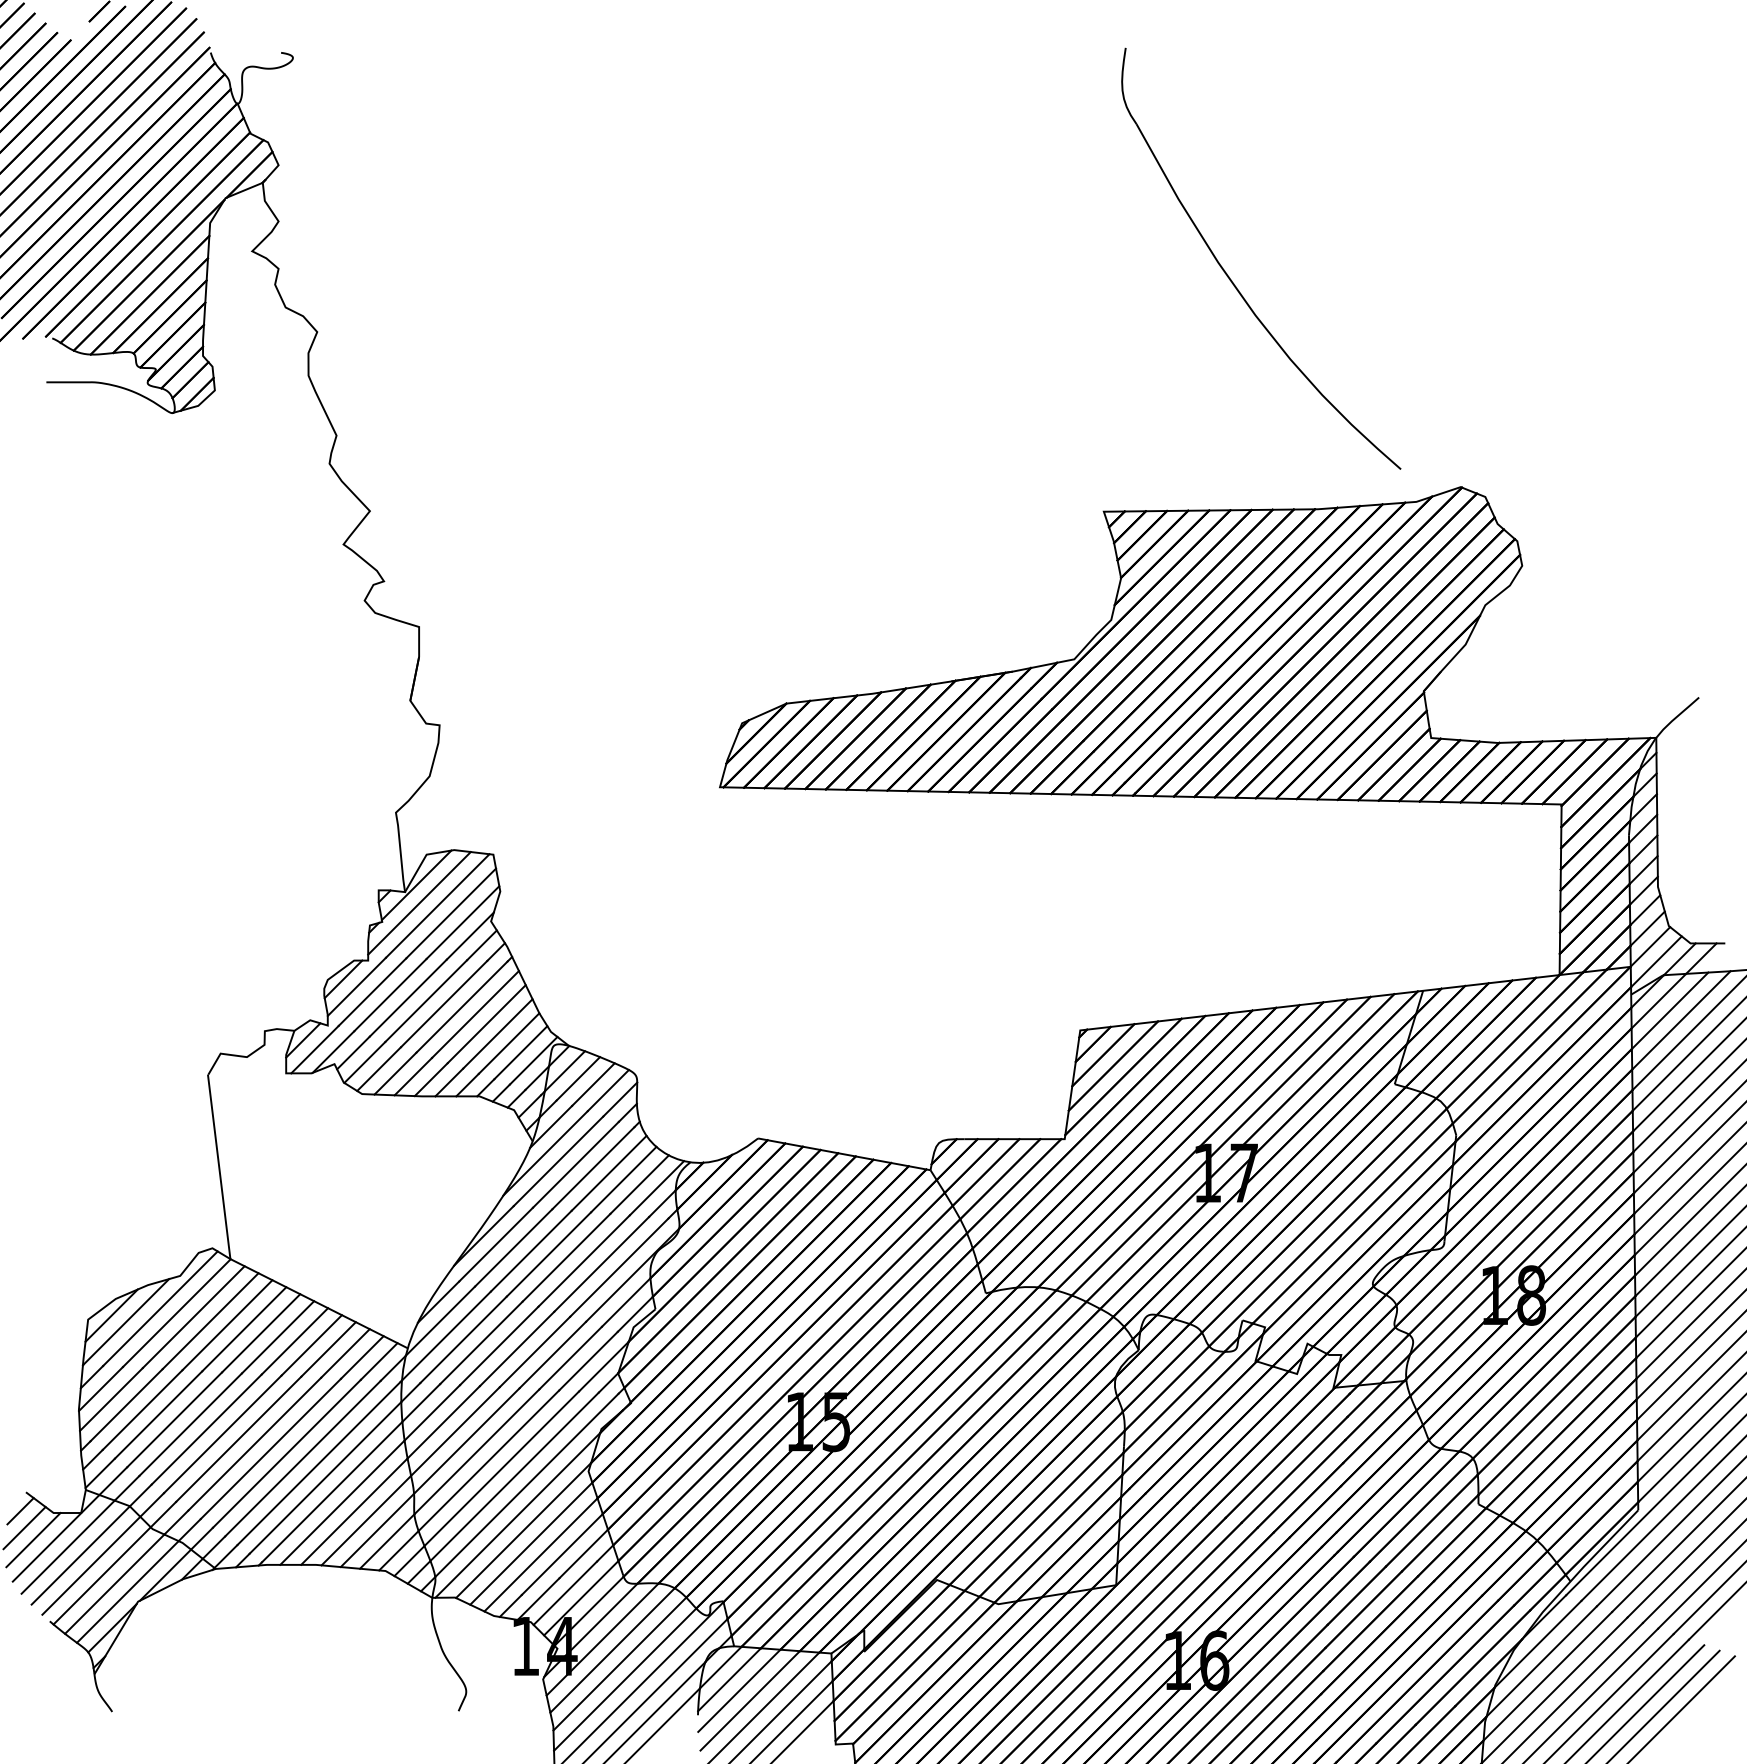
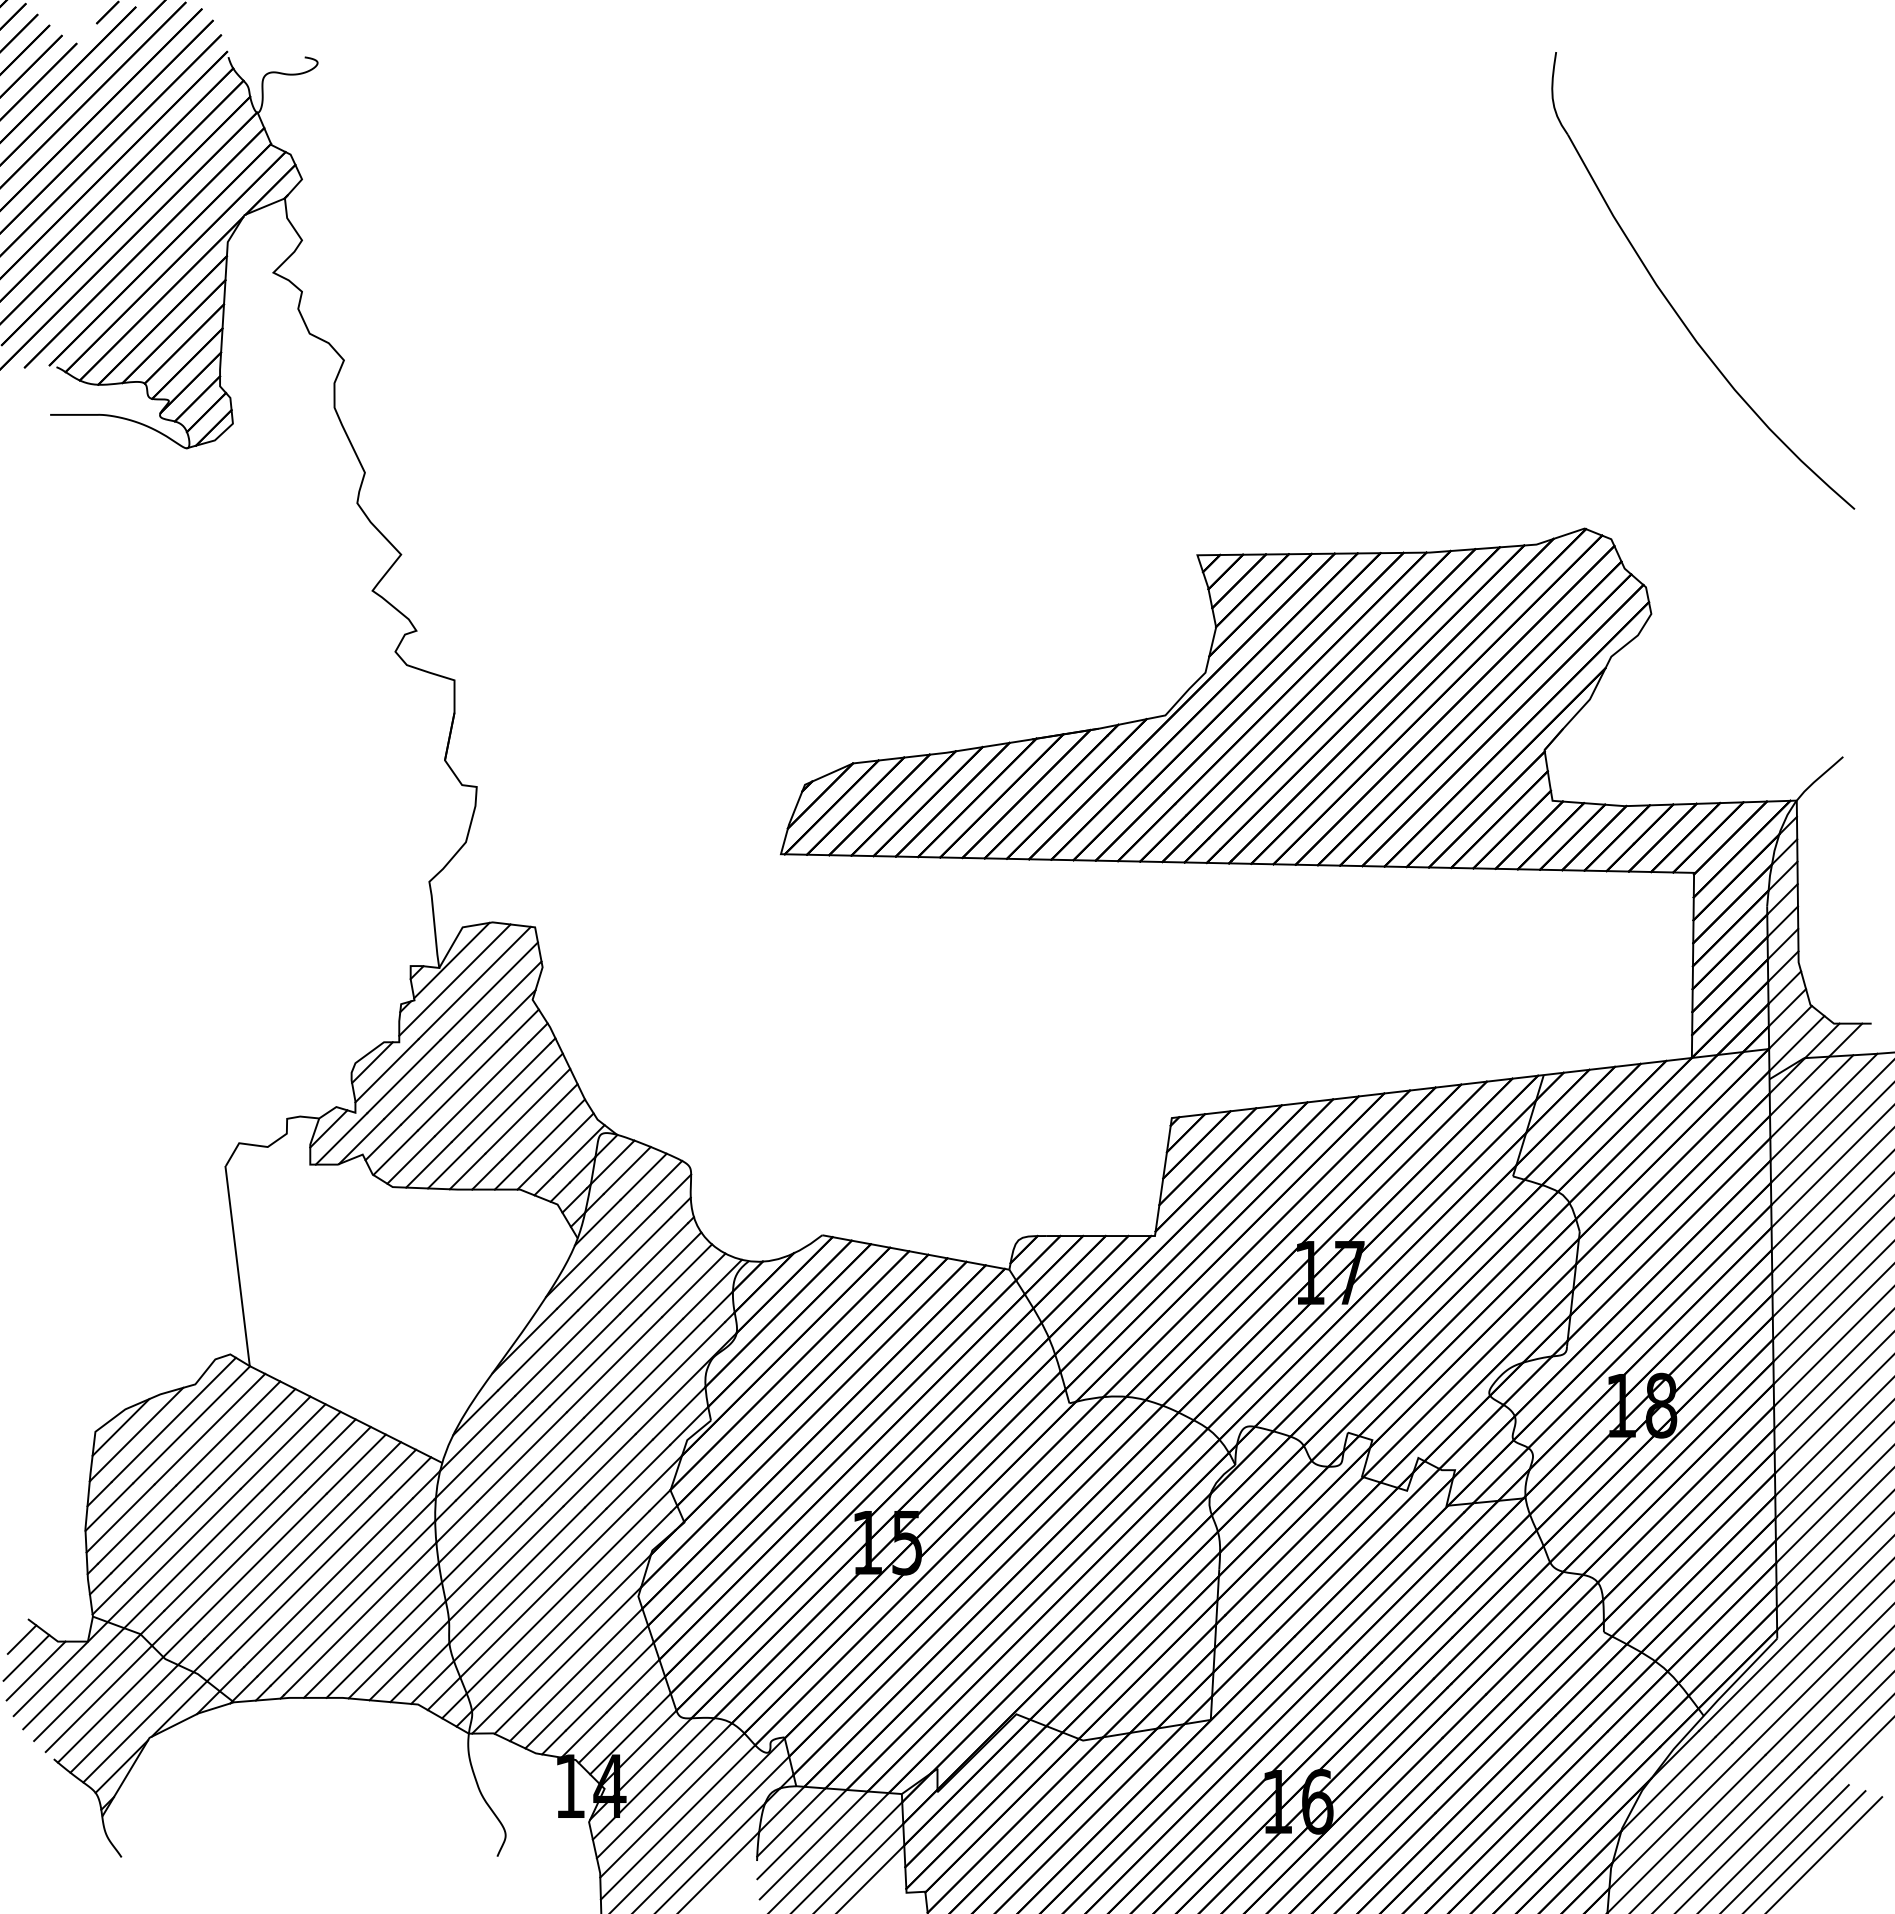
part: (1231, 278) -> (1670, 302), moved

